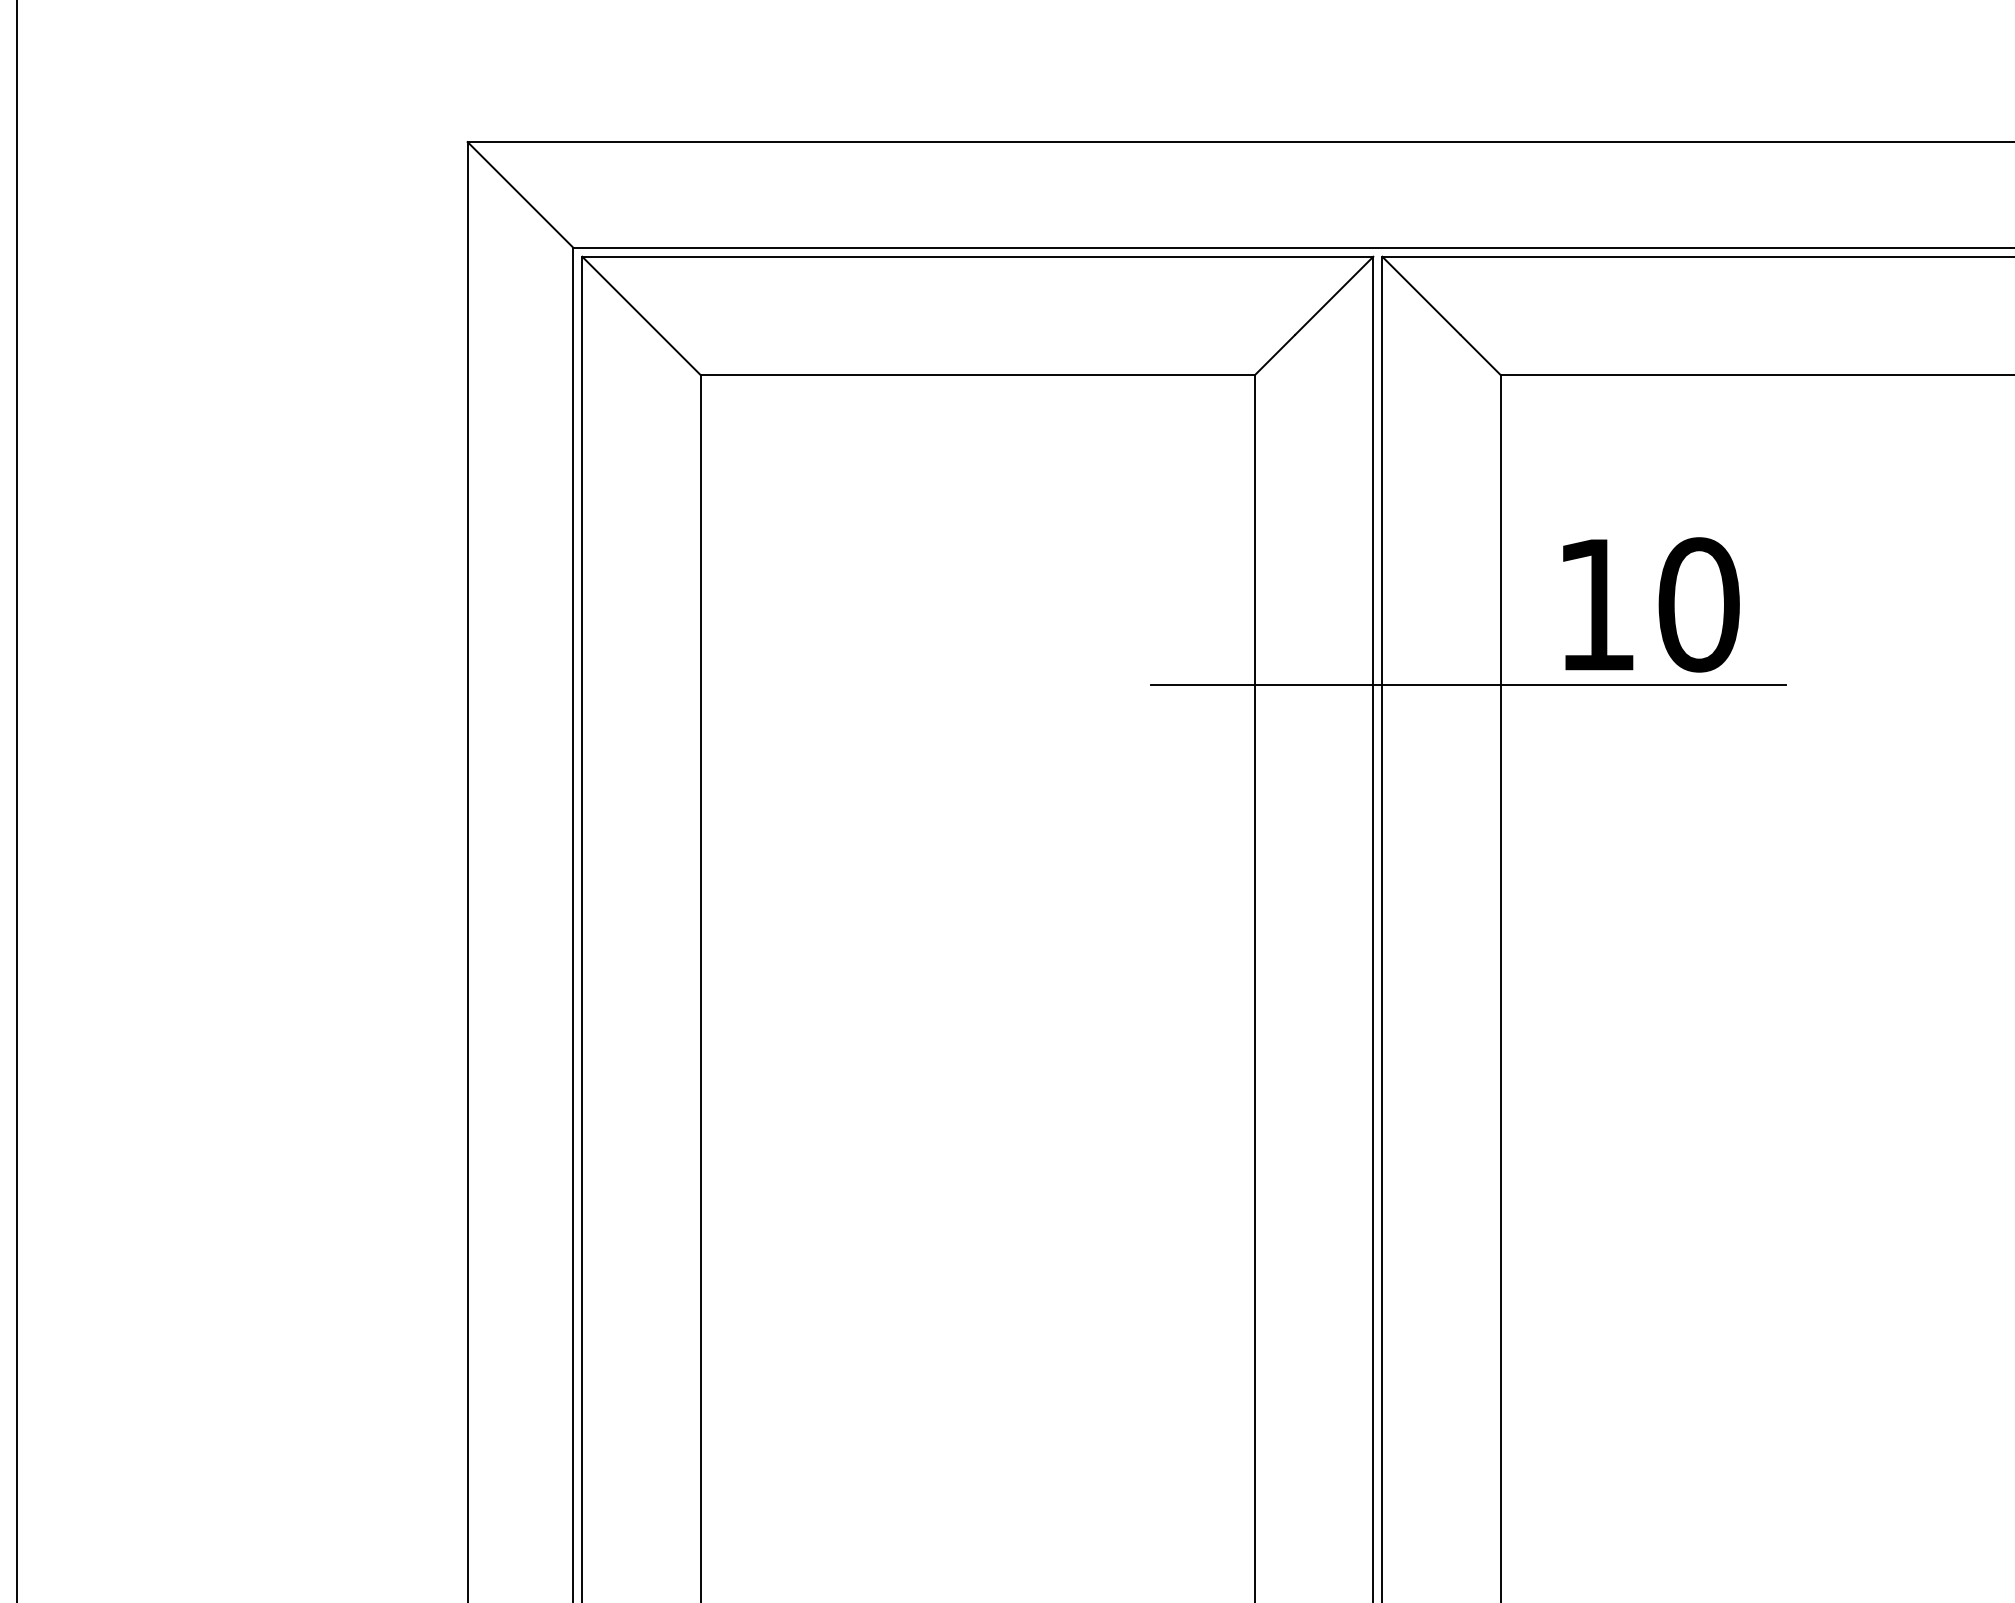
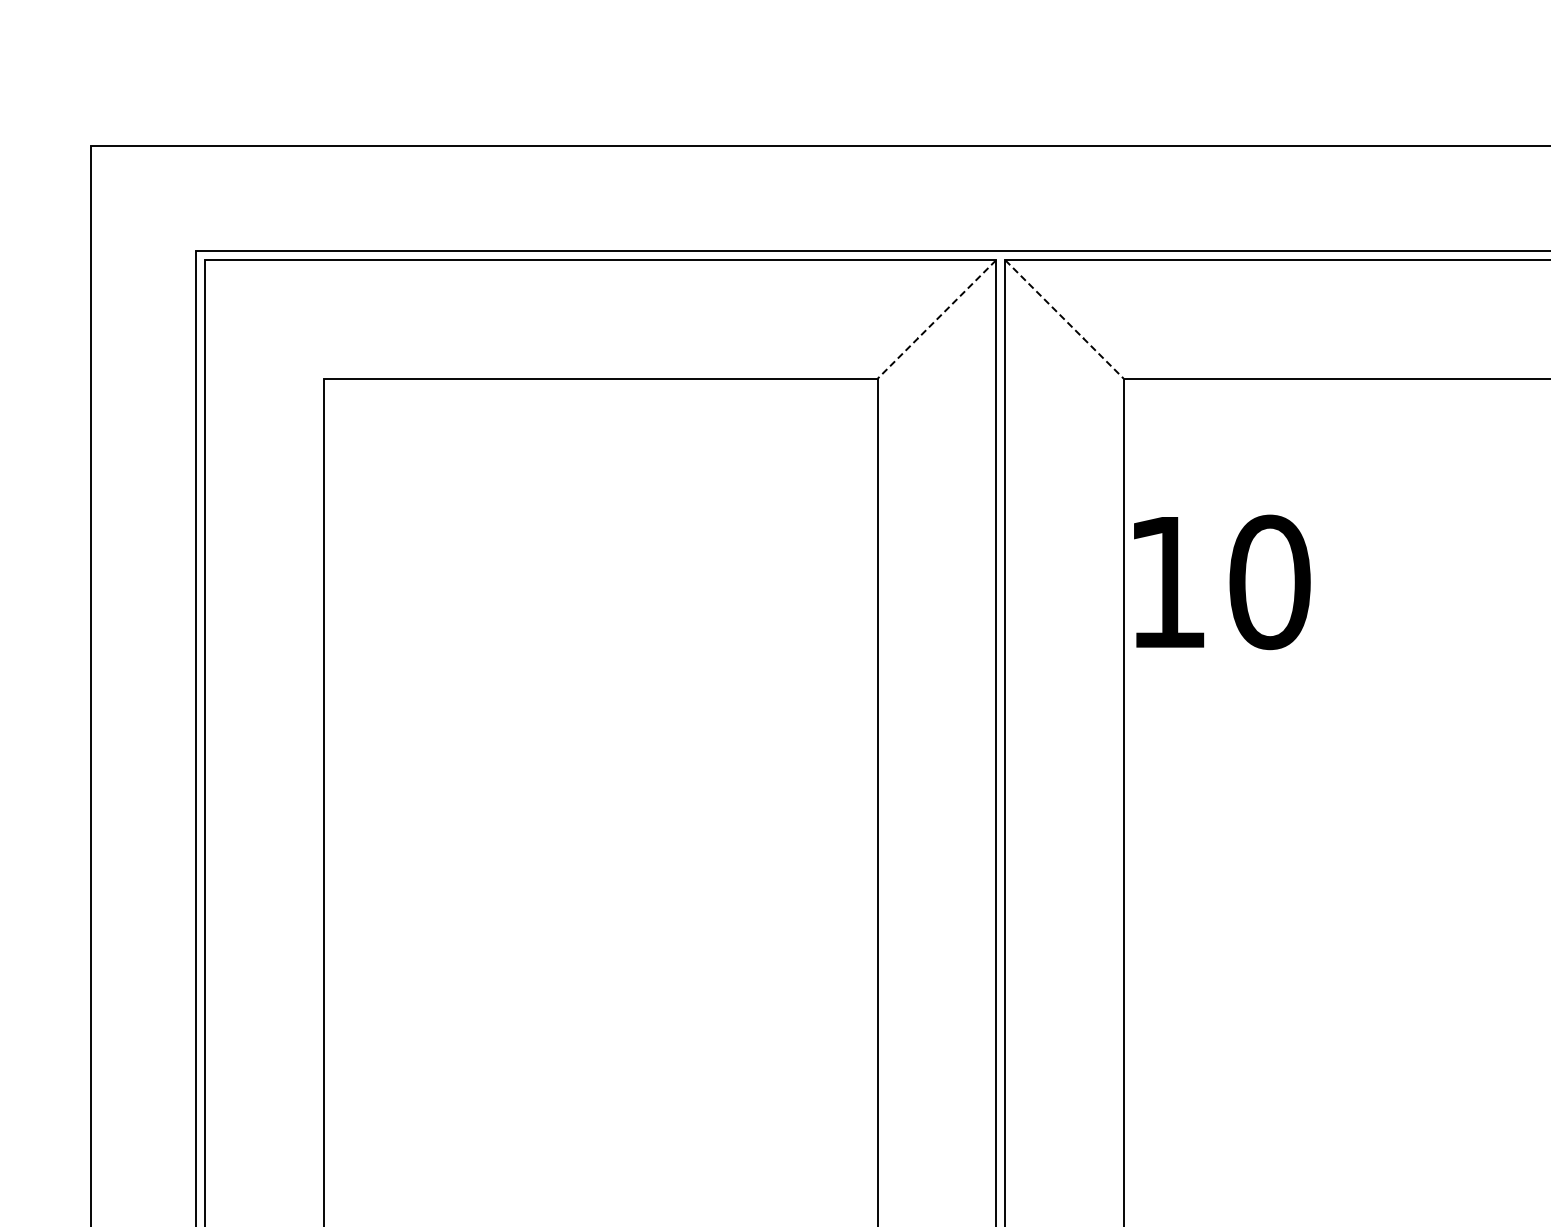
line: (520, 194) -> (143, 197), removed
line: (641, 315) -> (264, 318), removed
line: (1314, 315) -> (937, 318), solid -> dashed
line: (1441, 315) -> (1064, 318), solid -> dashed
text: (1651, 604) -> (1222, 581), moved
line: (1468, 685) -> (1091, 688), removed

